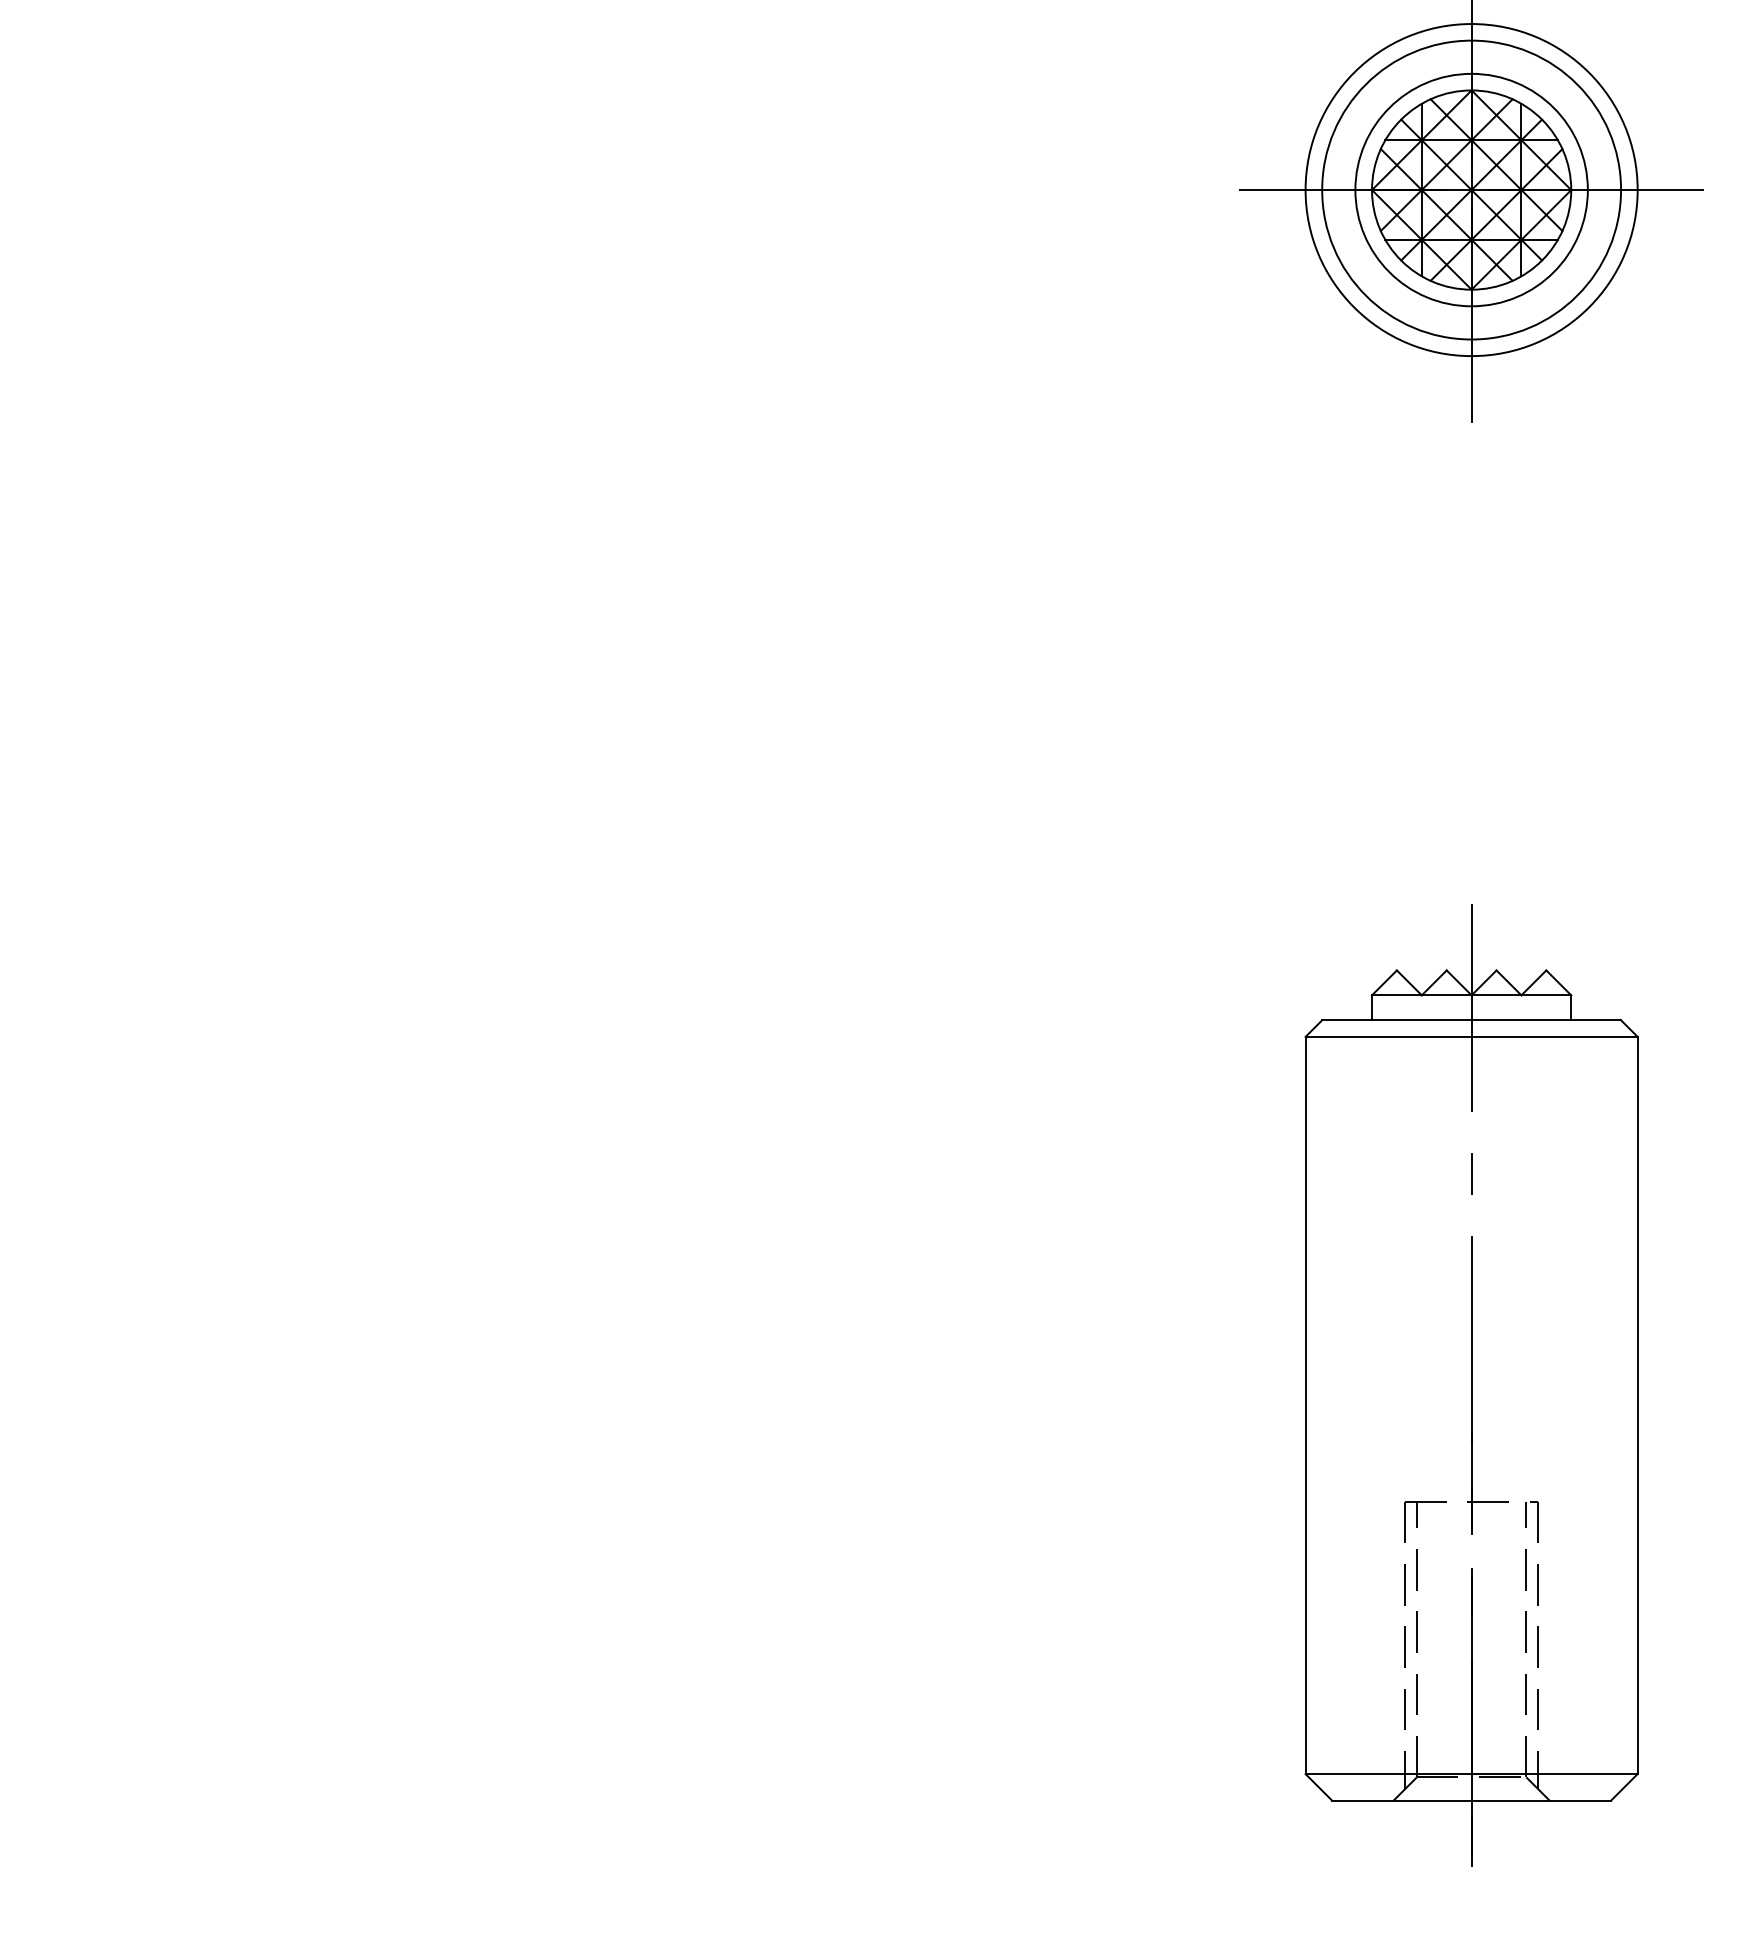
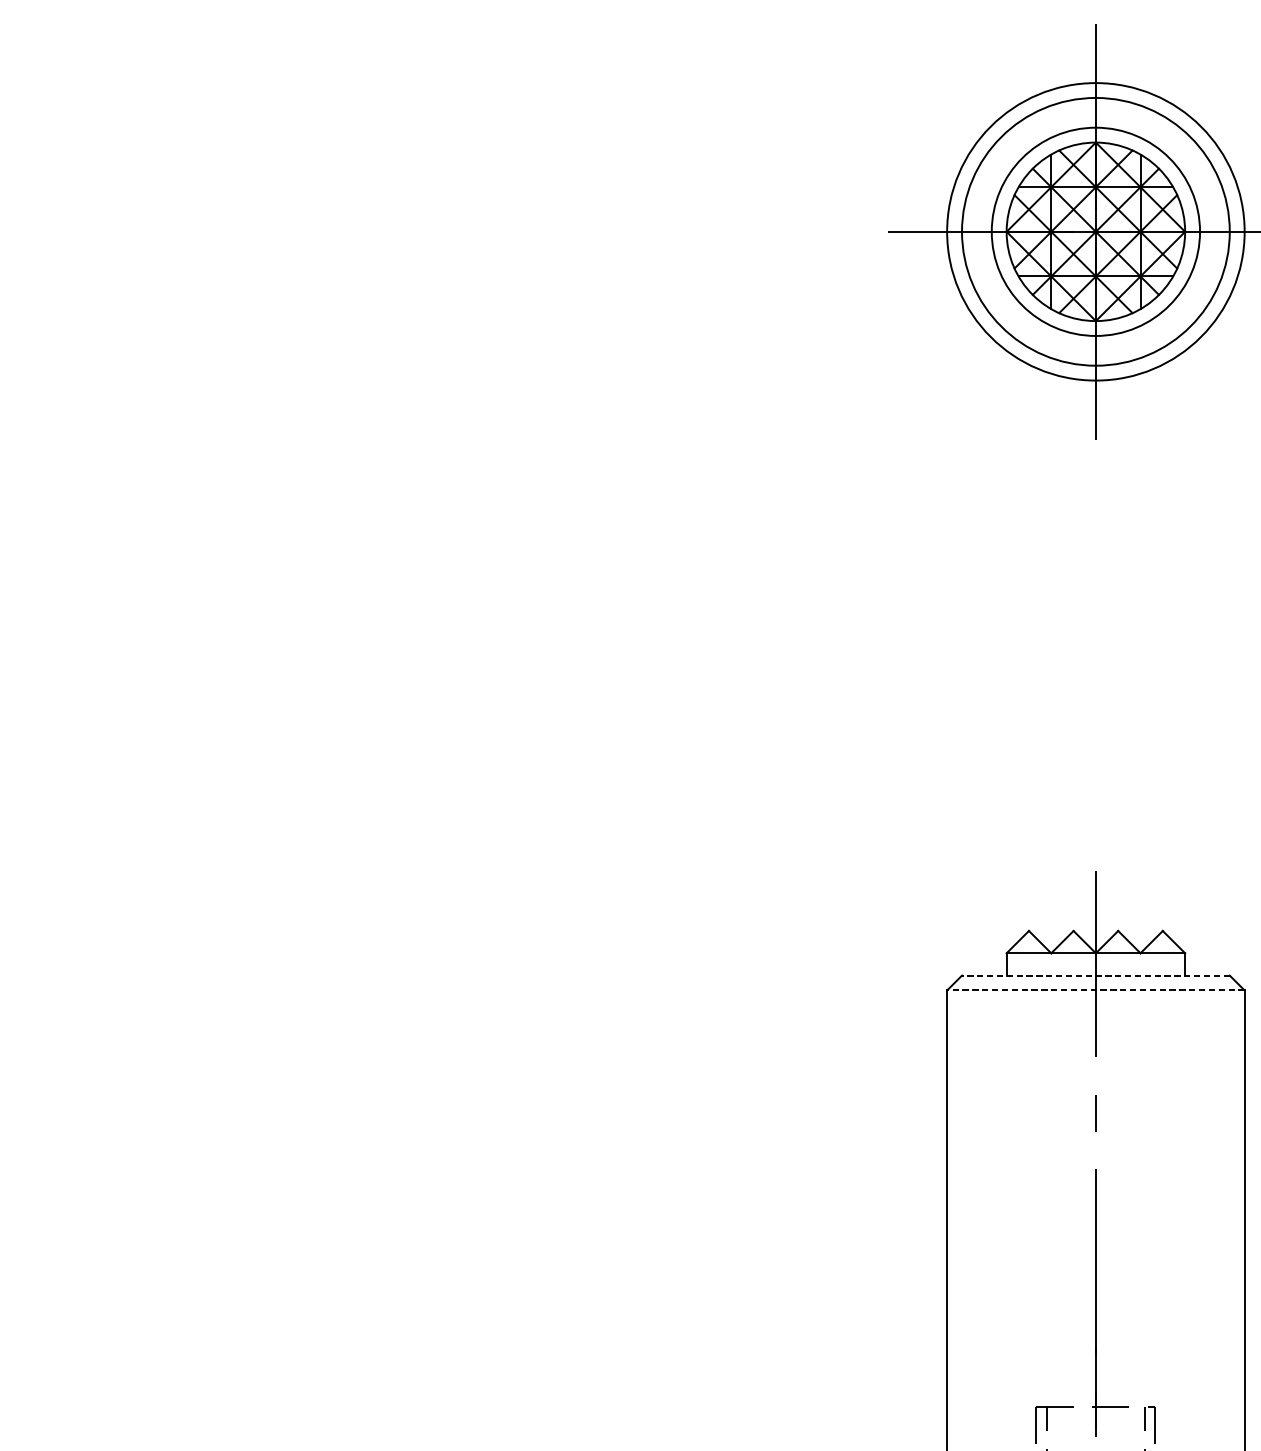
line: (1471, 1020) -> (1095, 975), solid -> dashed
line: (1471, 1036) -> (1095, 990), solid -> dashed

